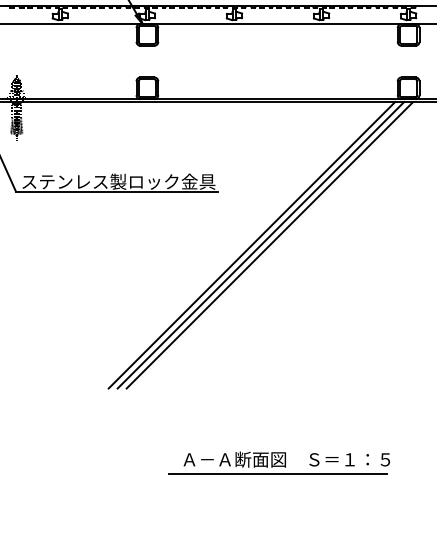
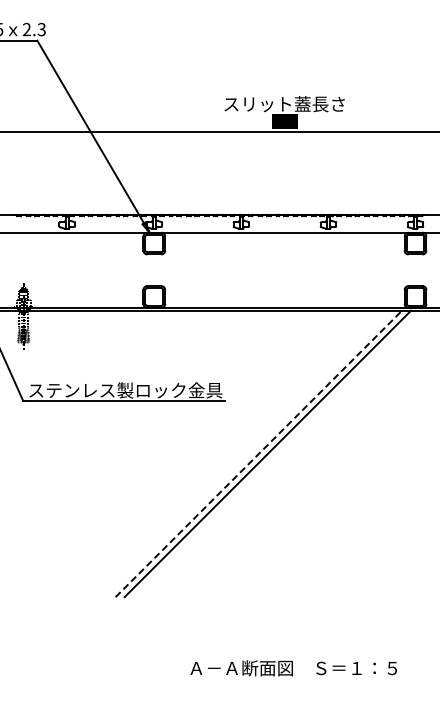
line: (251, 244) -> (258, 453), solid -> dashed
line: (269, 244) -> (276, 453), removed
line: (277, 473) -> (284, 682), removed

